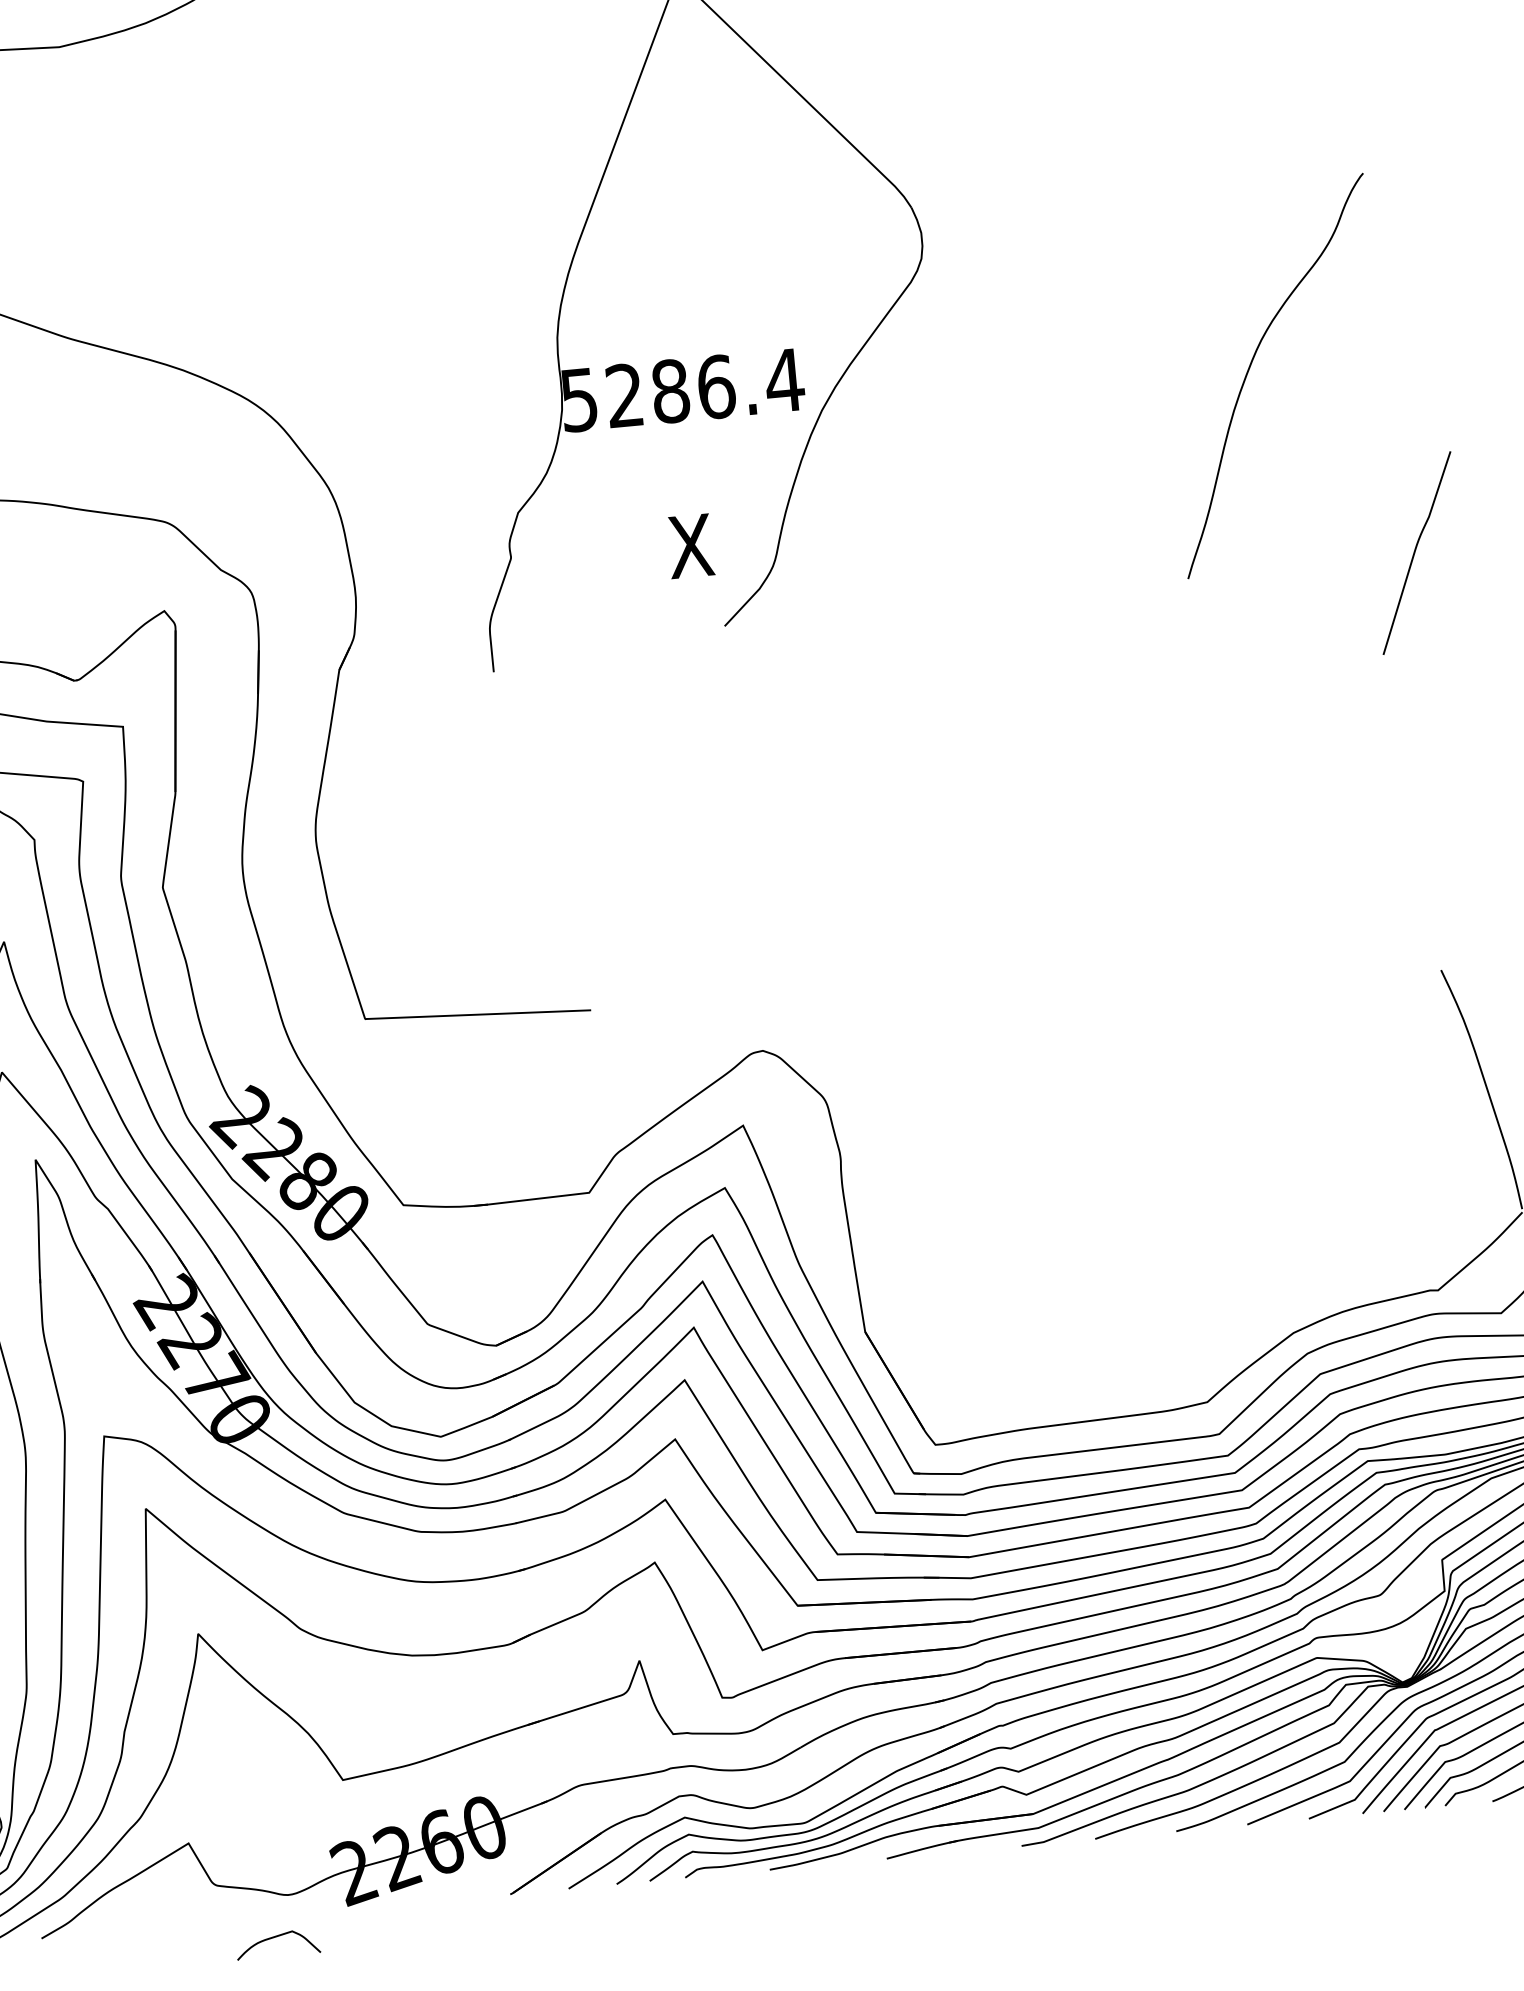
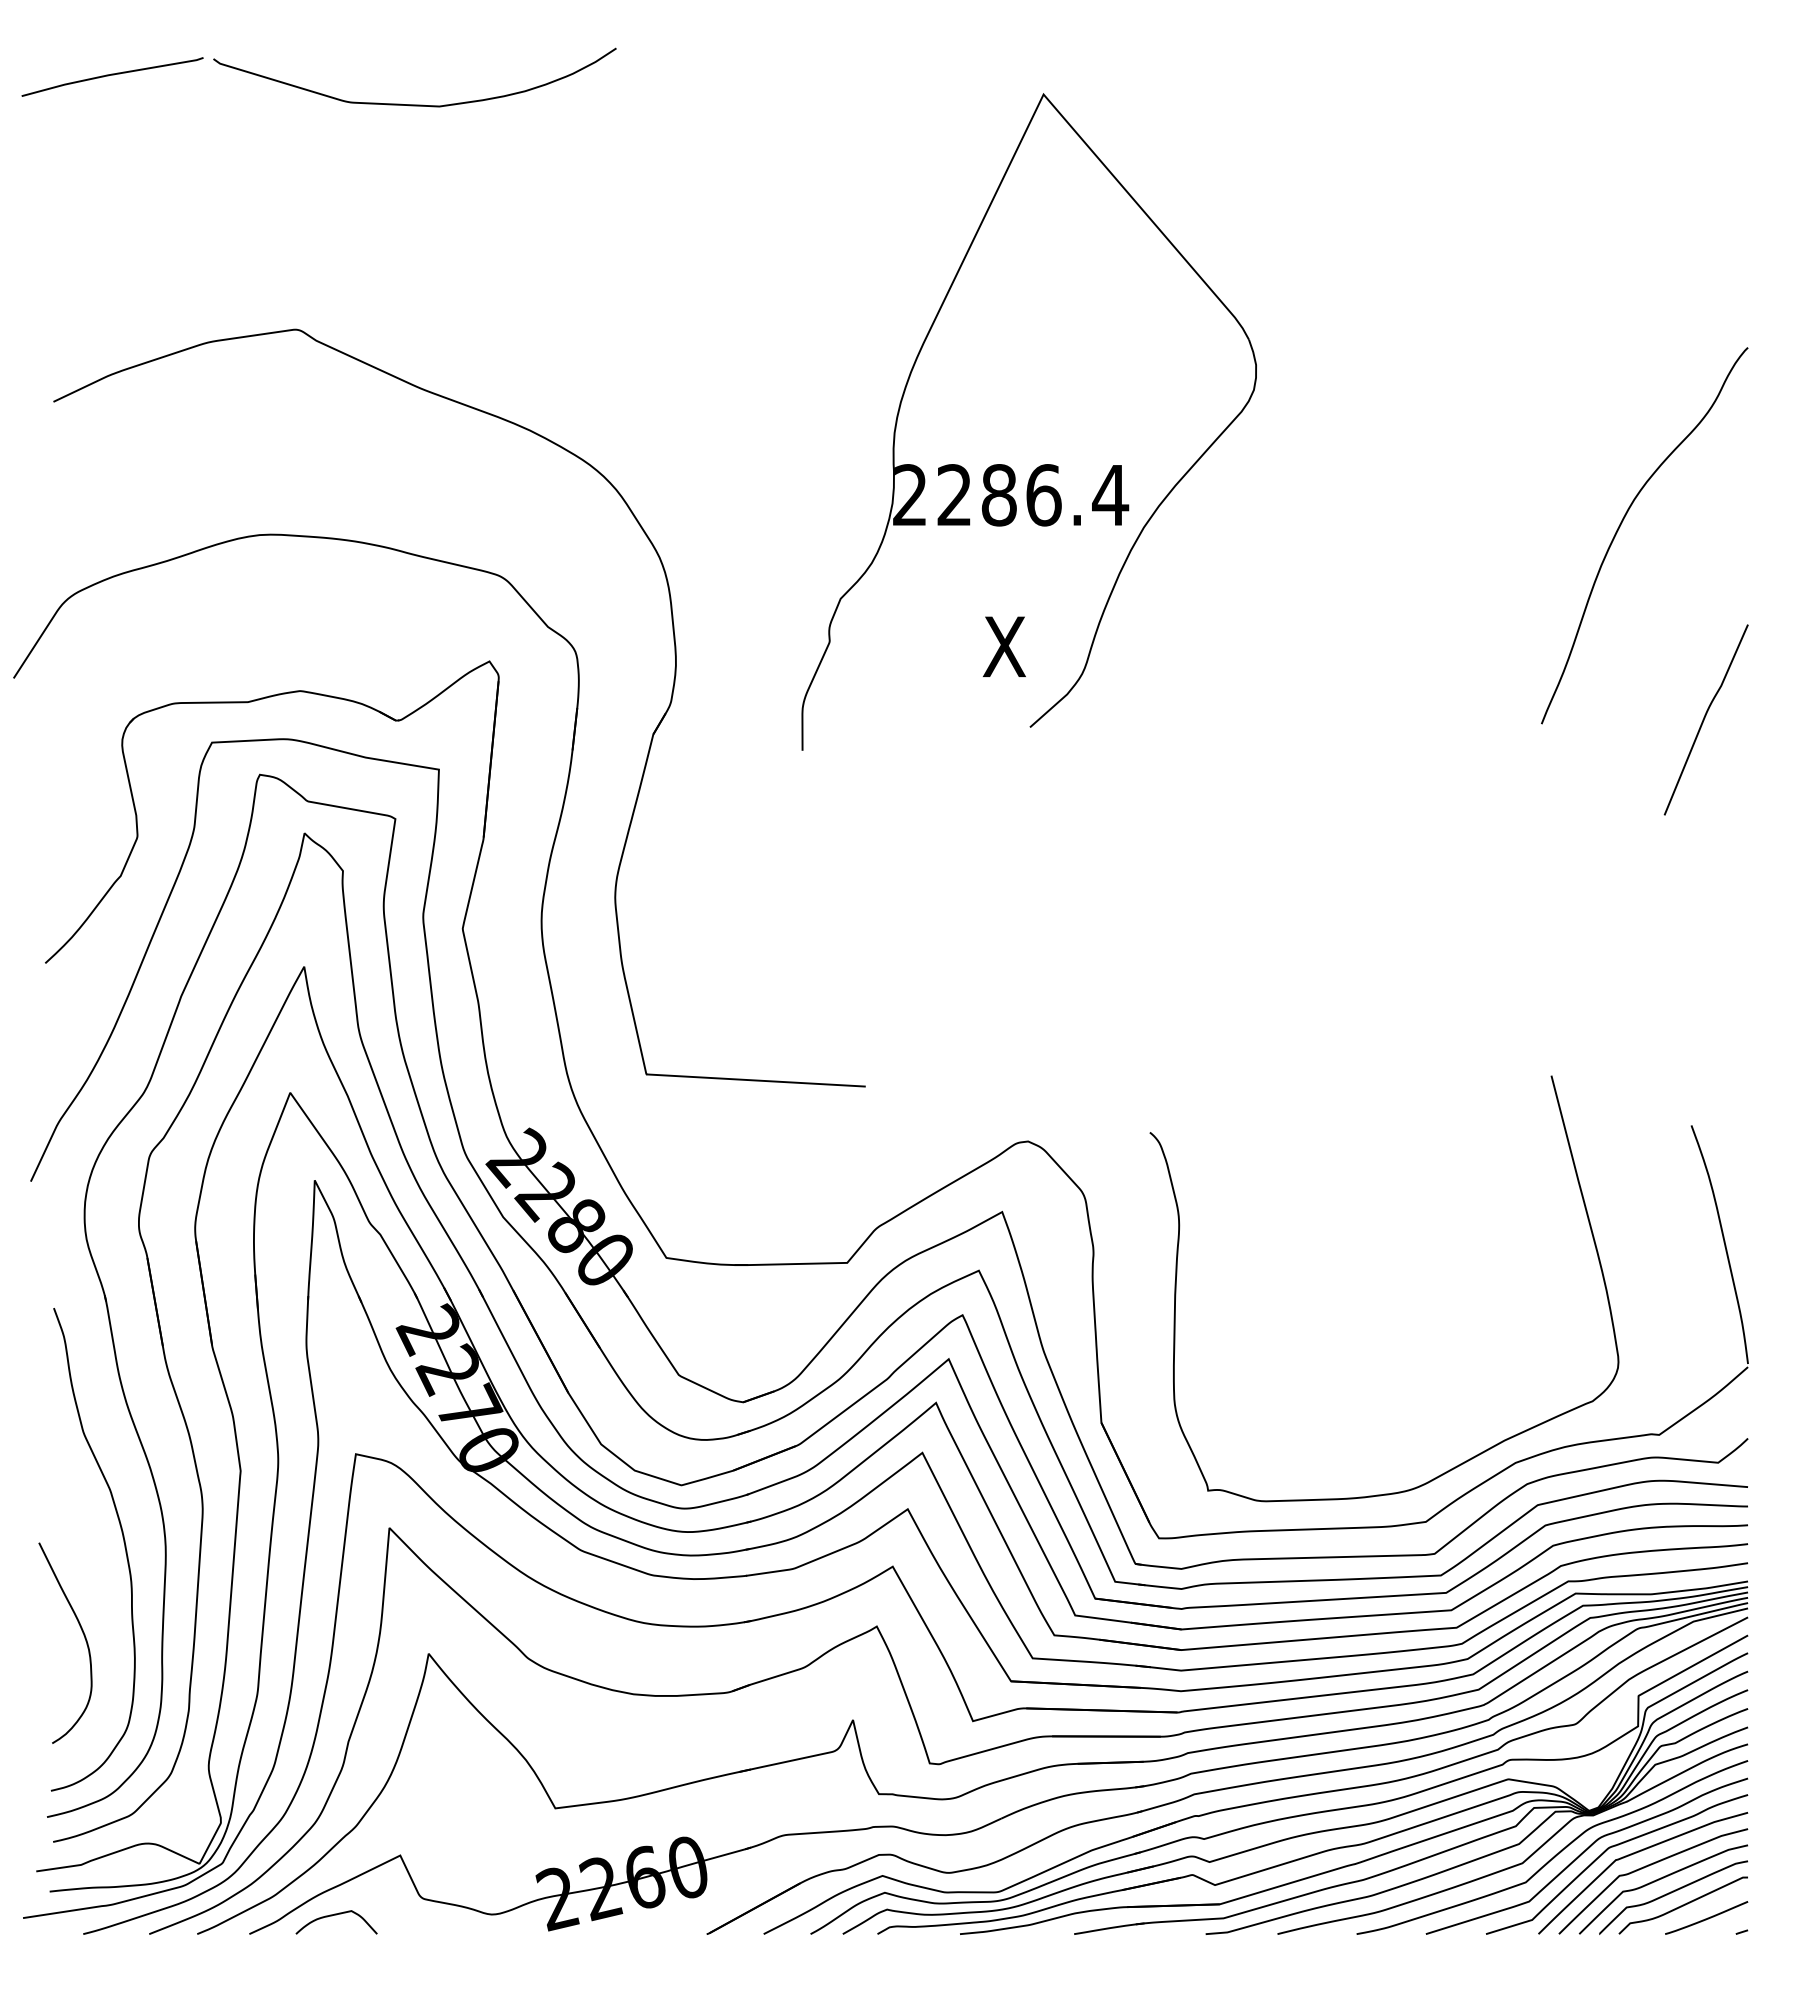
curve: (1251, 365) -> (1622, 523), moved
text: (578, 400) -> (909, 495), 5286.4 -> 2286.4
curve: (1252, 1328) -> (1476, 1454), added
curve: (277, 1937) -> (336, 1915), moved

